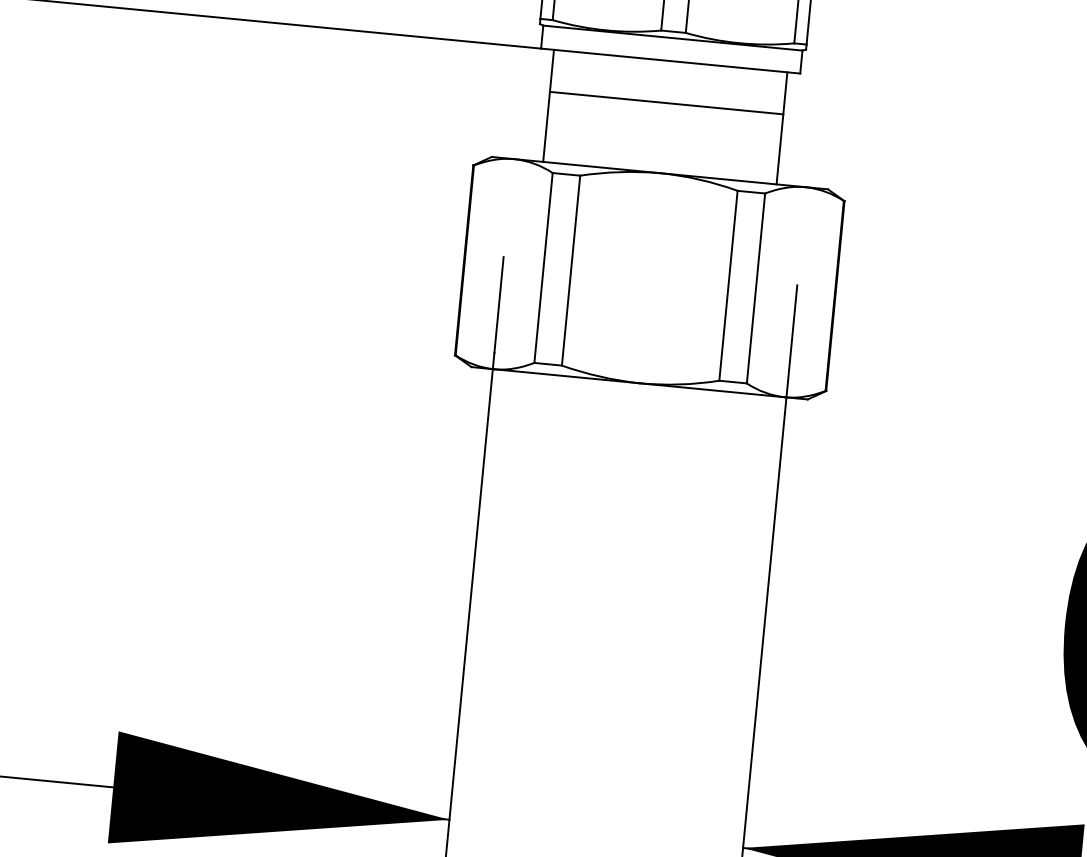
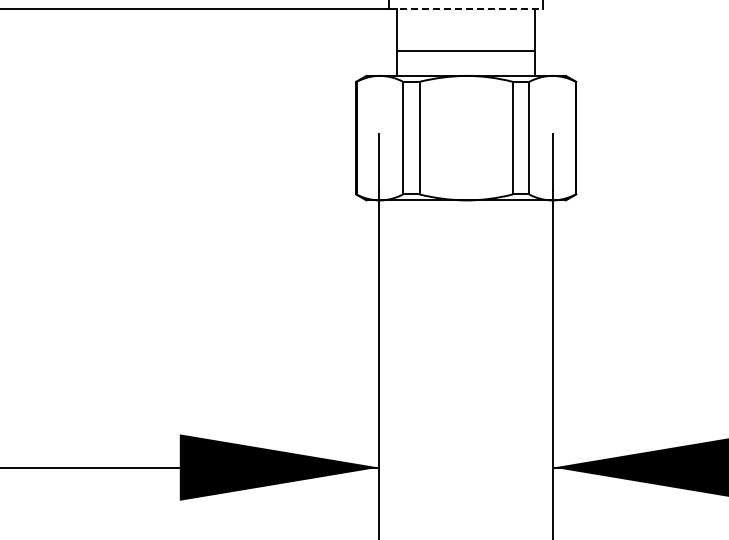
line: (671, 61) -> (466, 9), solid -> dashed
line: (667, 103) -> (466, 51), moved

